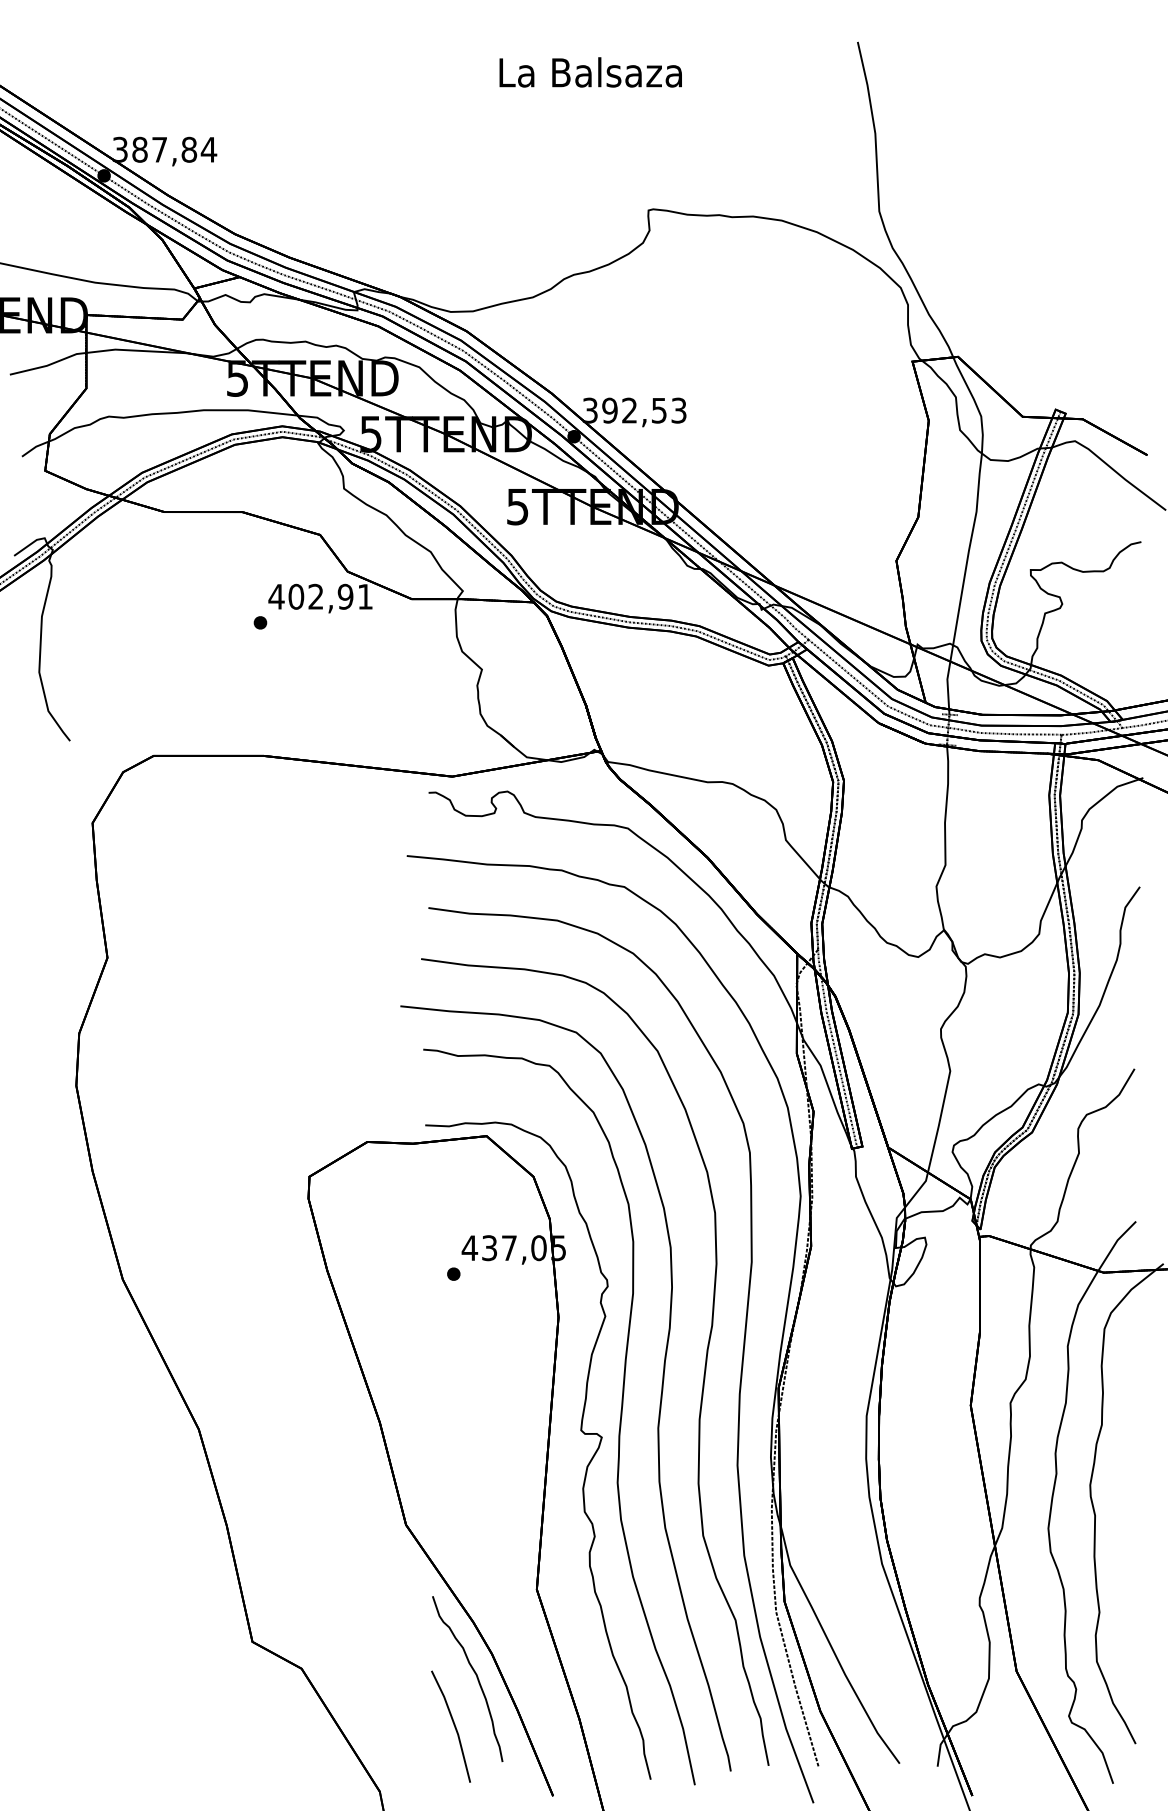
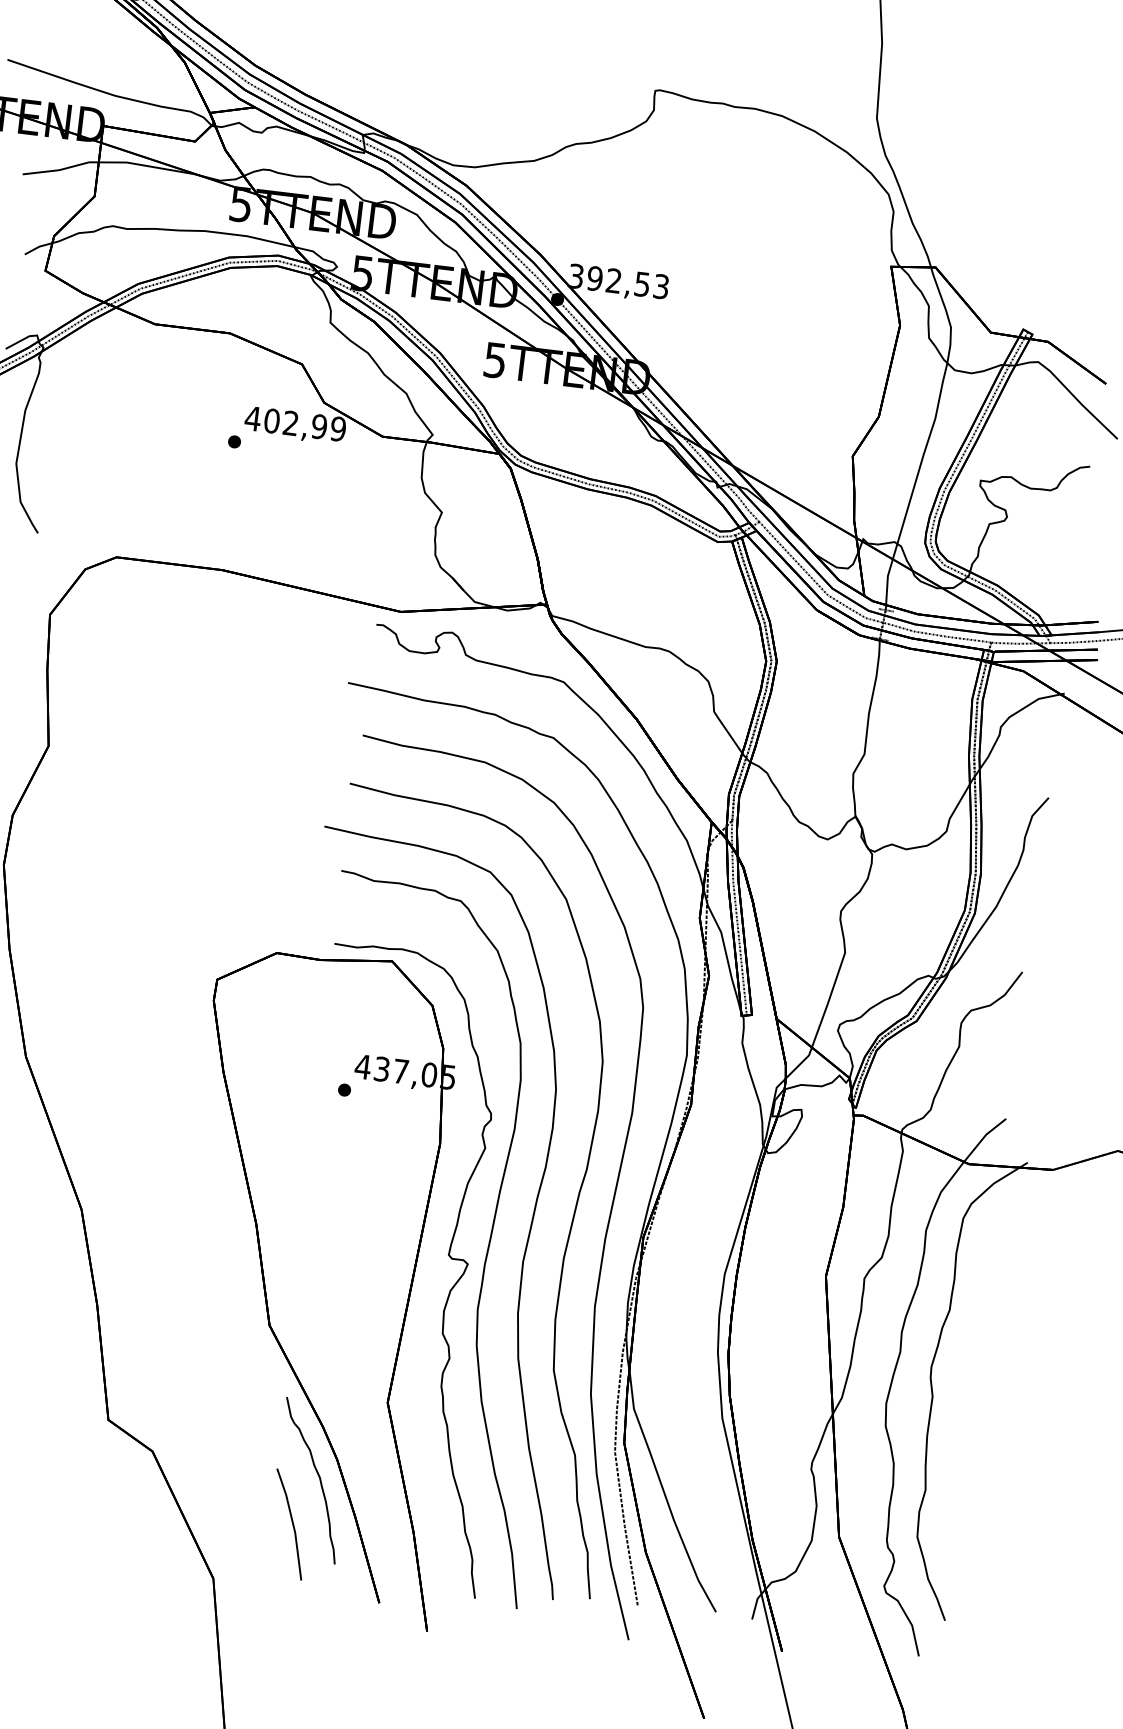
text: (365, 596) -> (338, 428), 402,91 -> 402,99

